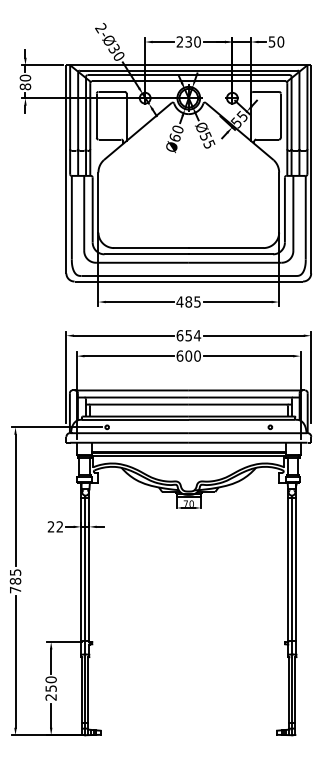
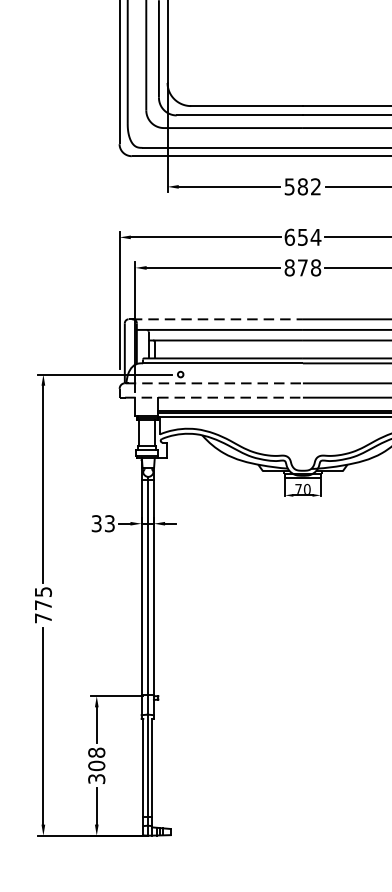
text: (188, 301) -> (302, 186), 485 -> 582
text: (188, 355) -> (302, 266), 600 -> 878
line: (132, 390) -> (218, 319), solid -> dashed
line: (130, 433) -> (215, 383), solid -> dashed
line: (129, 442) -> (214, 397), solid -> dashed
text: (55, 526) -> (103, 523), 22 -> 33
text: (15, 581) -> (43, 605), 785 -> 775
text: (50, 688) -> (95, 765), 250 -> 308

